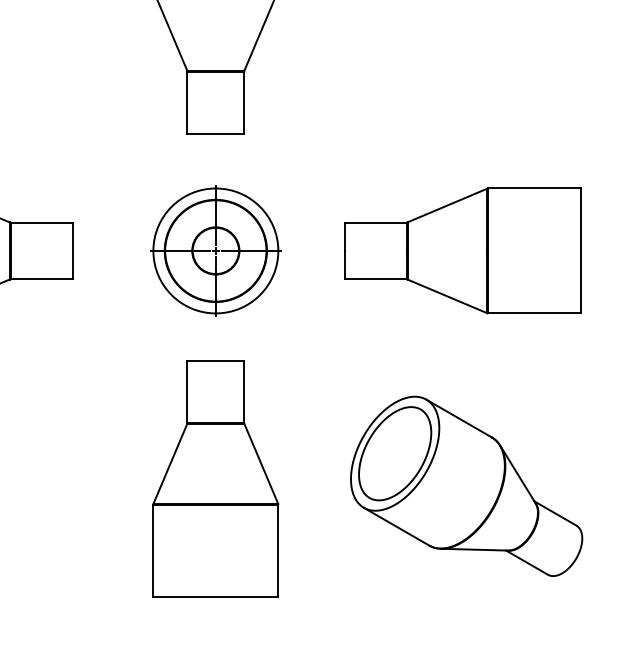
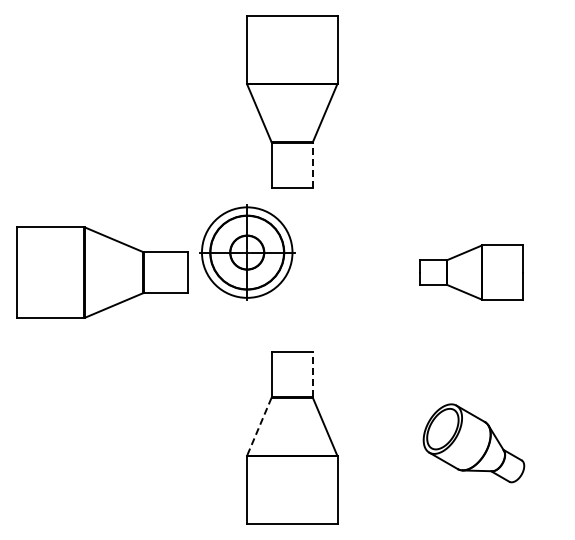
line: (243, 101) -> (312, 164), solid -> dashed
part: (216, 250) -> (247, 252), moved
part: (463, 250) -> (471, 272), size x0.6
line: (243, 391) -> (312, 374), solid -> dashed
line: (170, 464) -> (259, 427), solid -> dashed
part: (466, 486) -> (473, 443), size x0.6

